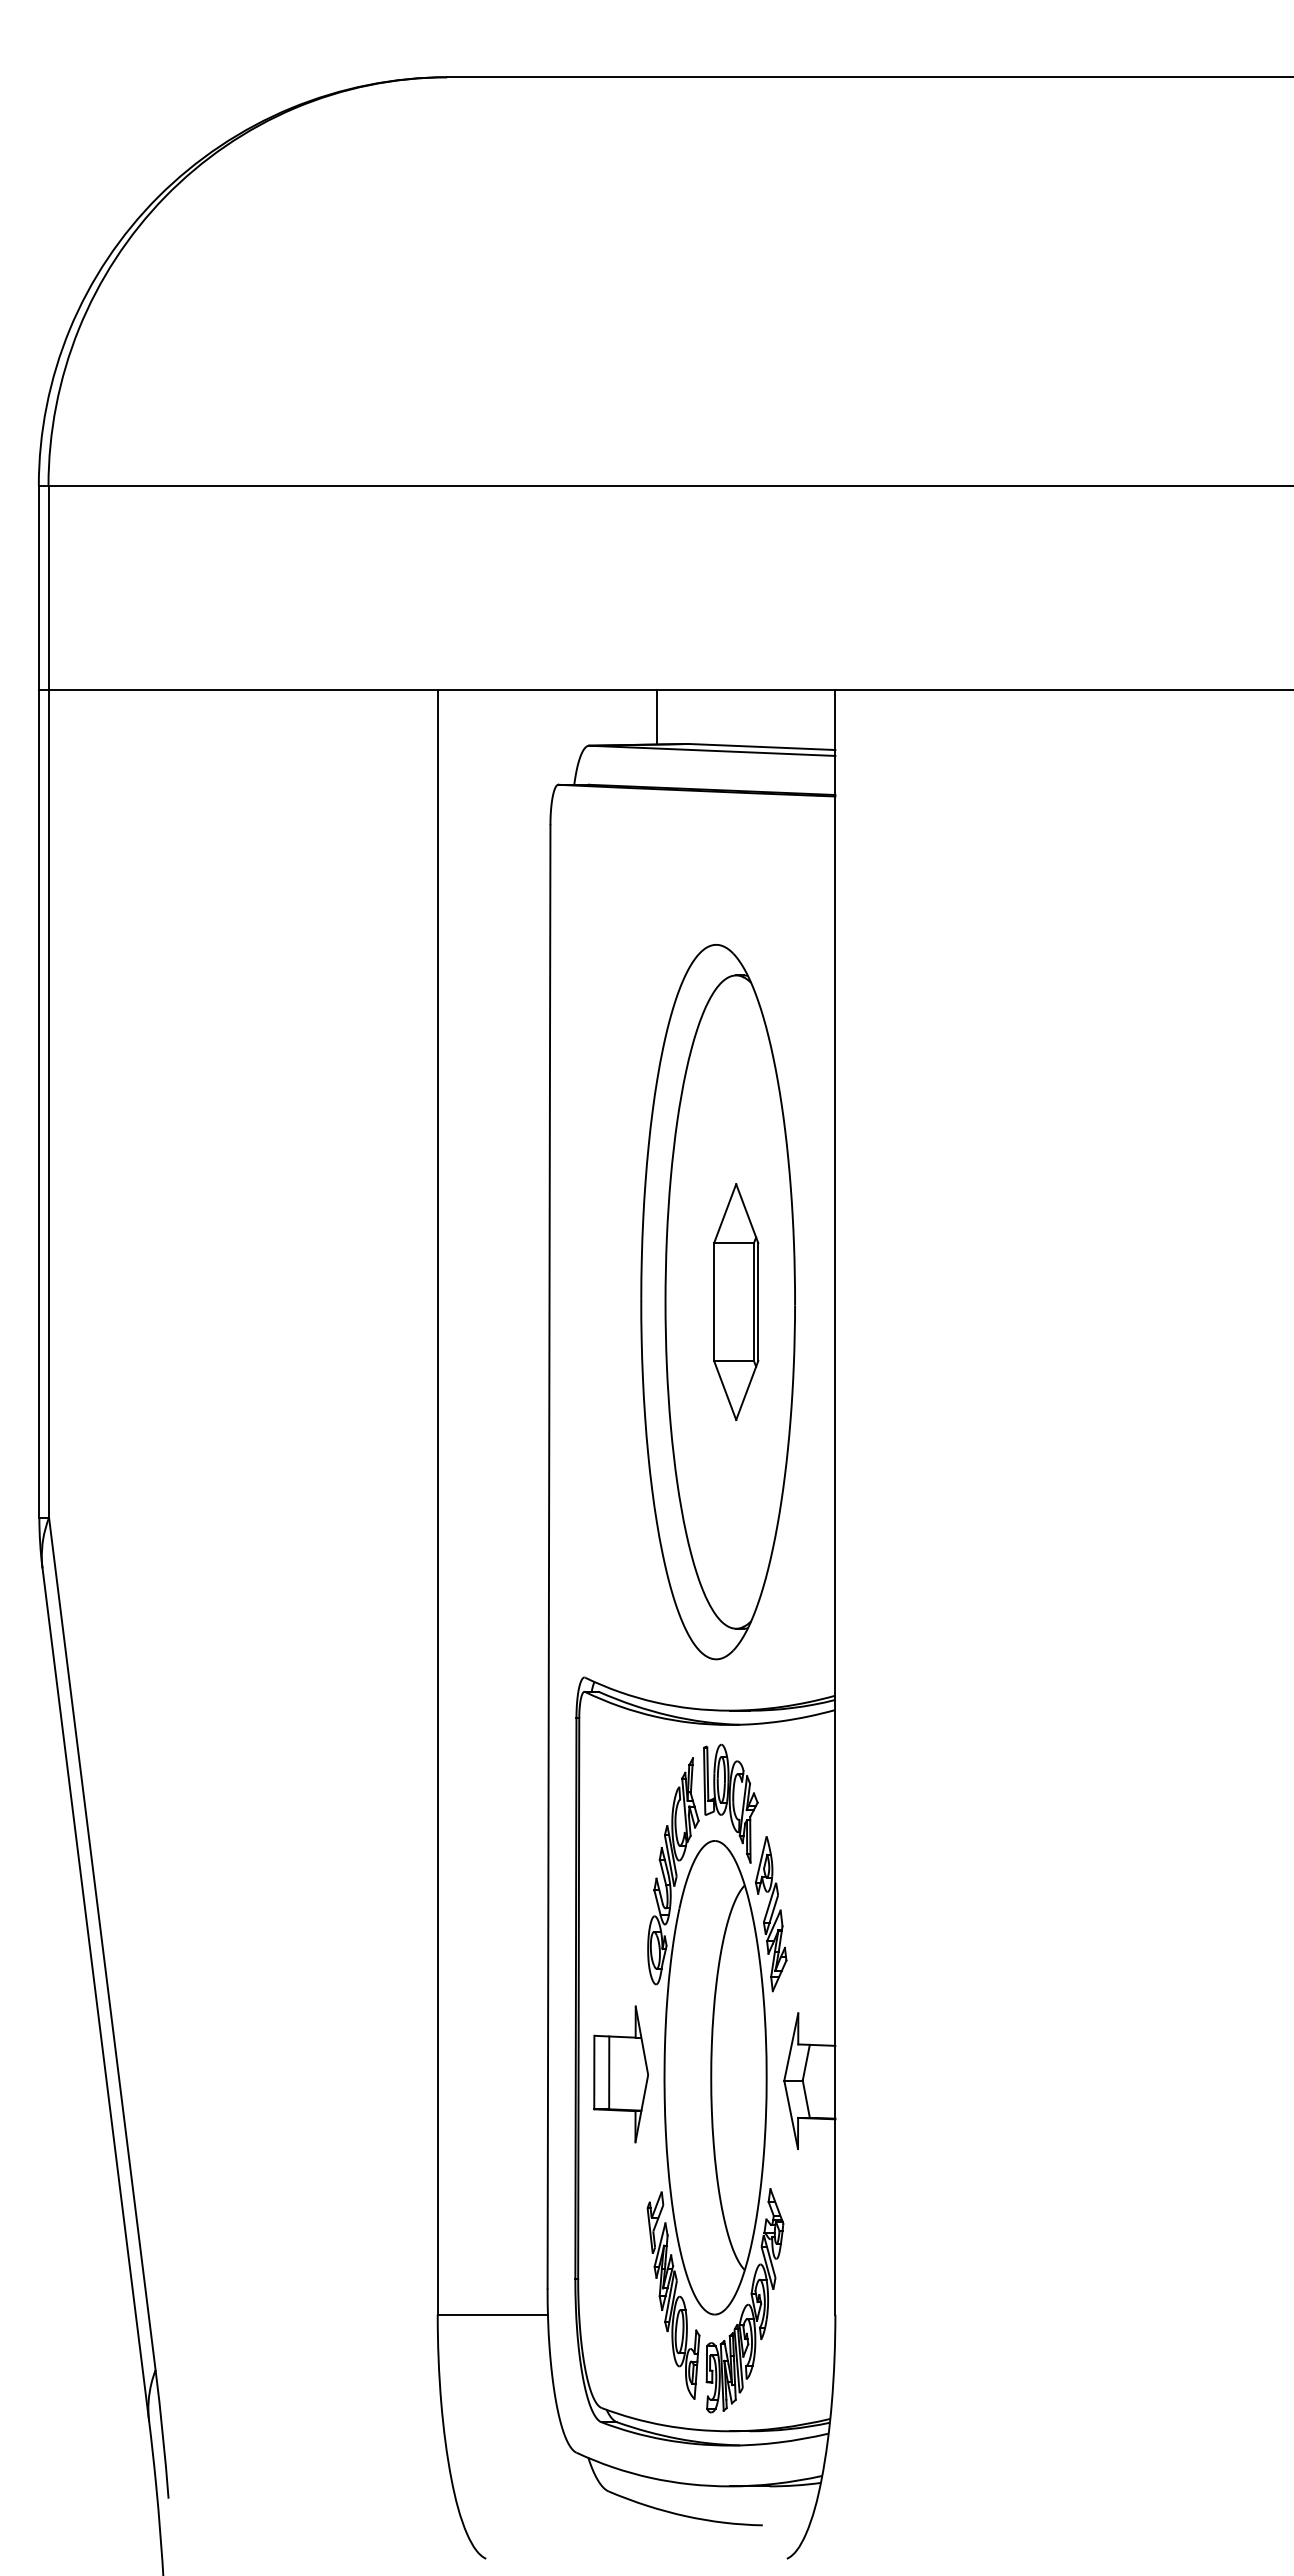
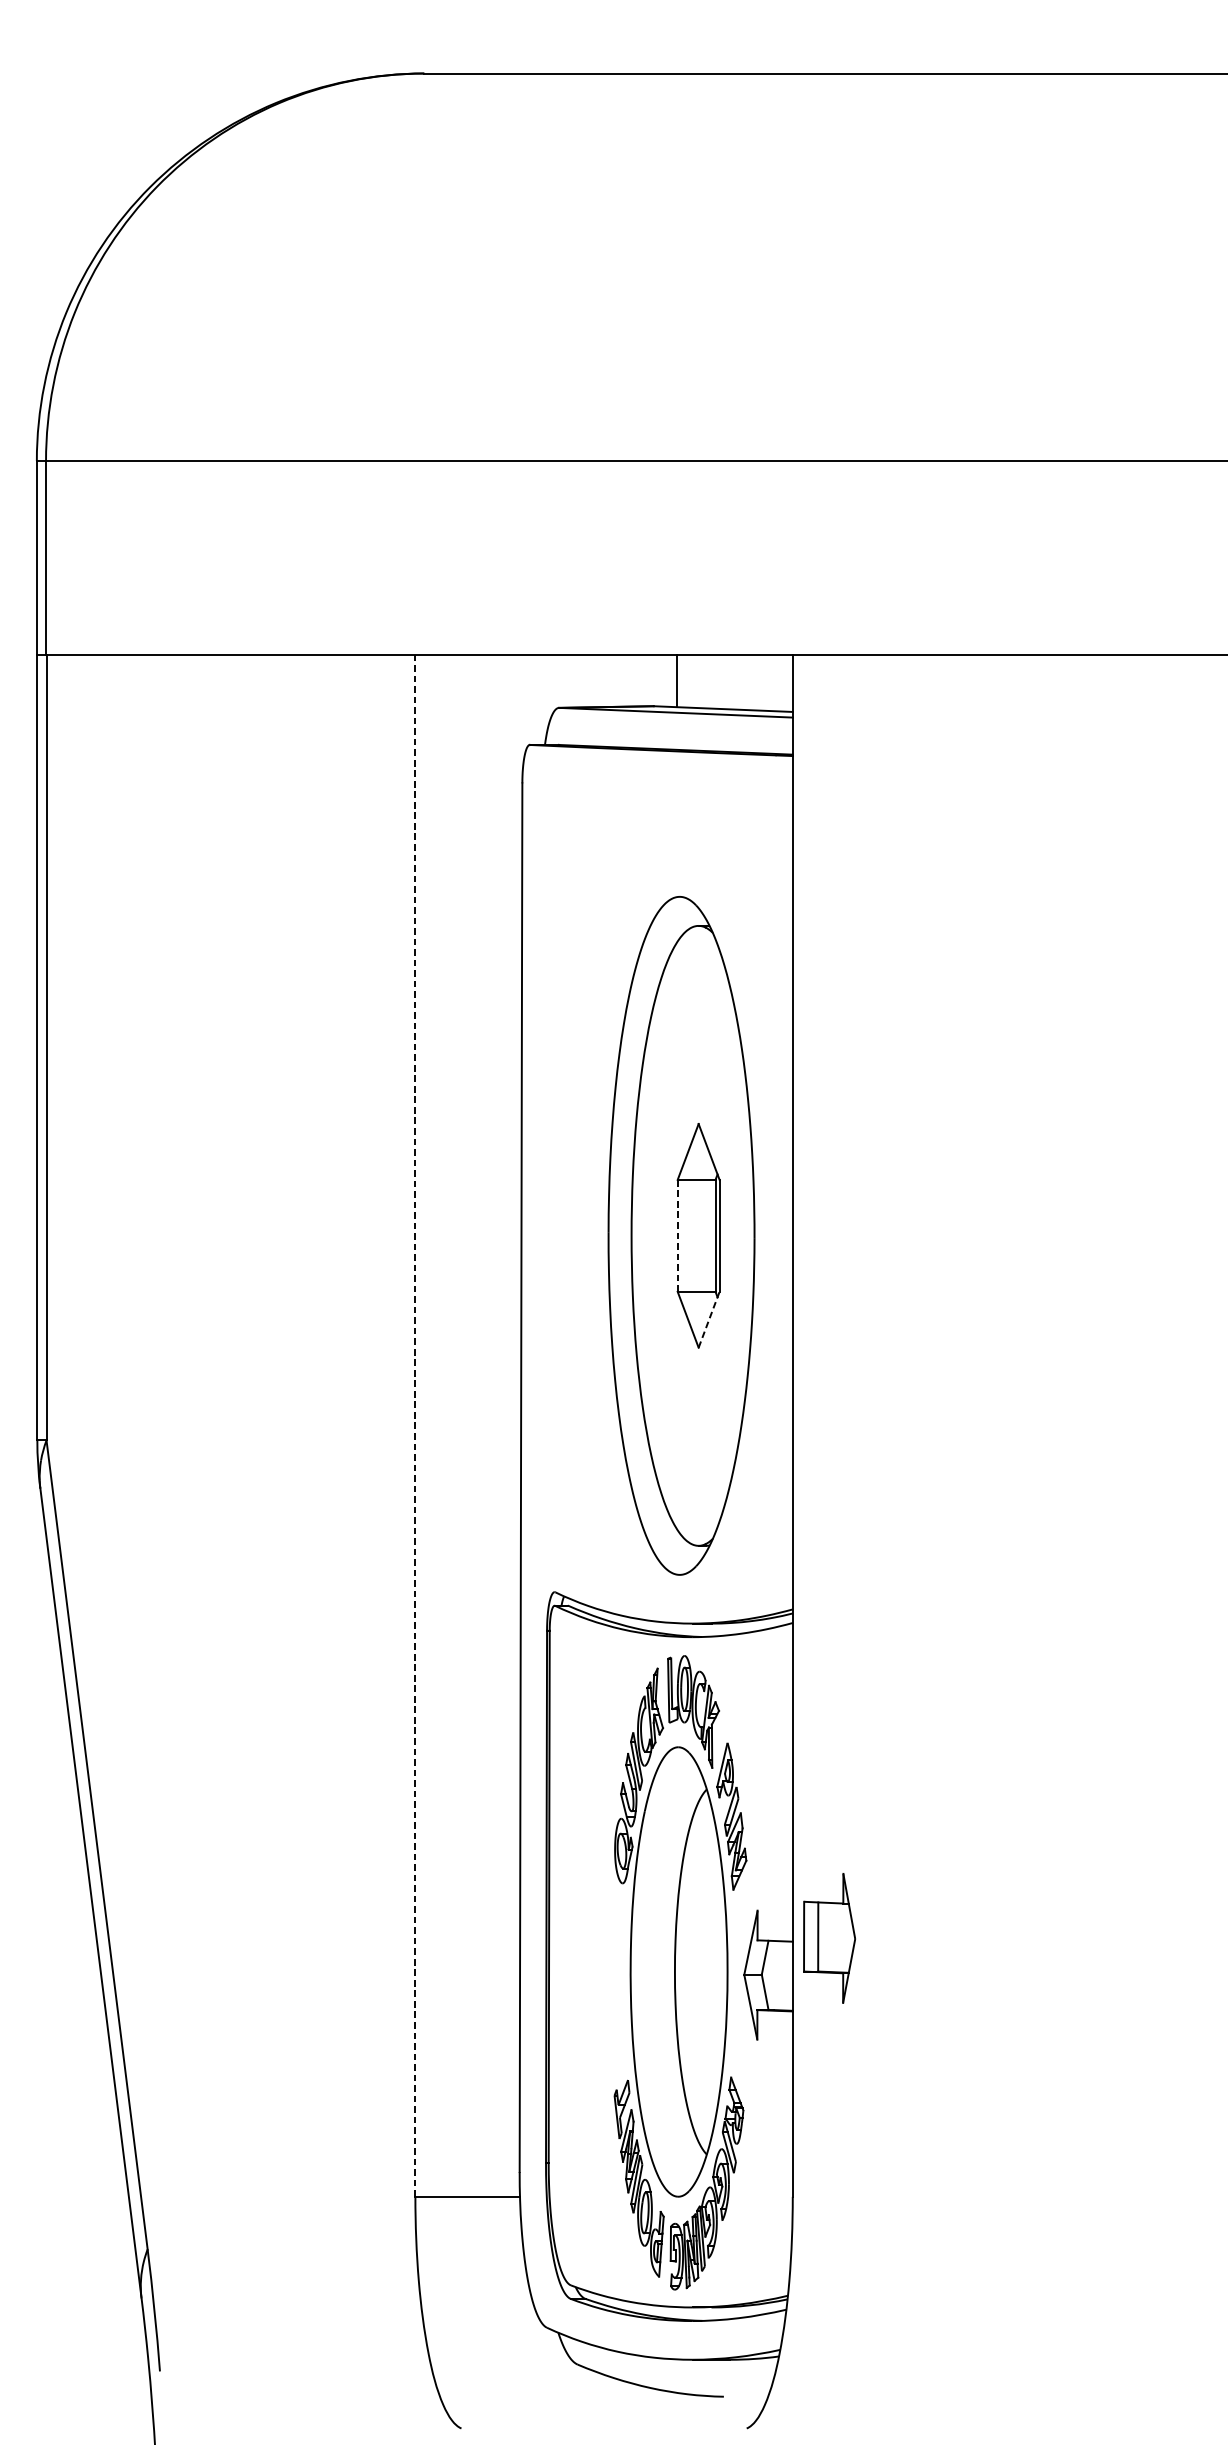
line: (656, 716) -> (676, 680), moved
line: (714, 1302) -> (678, 1236), solid -> dashed
line: (747, 1390) -> (709, 1319), solid -> dashed
line: (437, 1502) -> (415, 1426), solid -> dashed
part: (620, 2074) -> (828, 1938), moved

